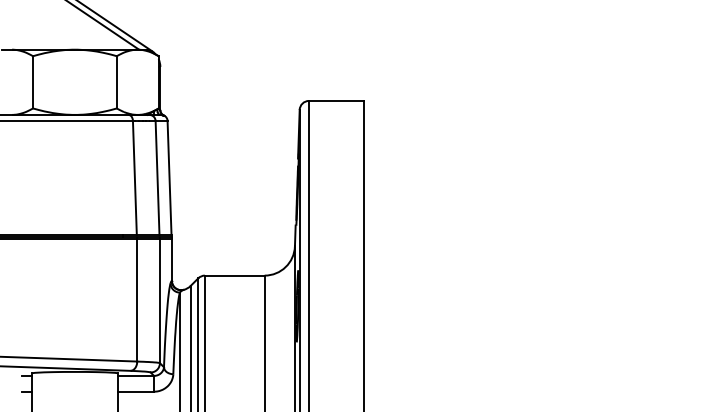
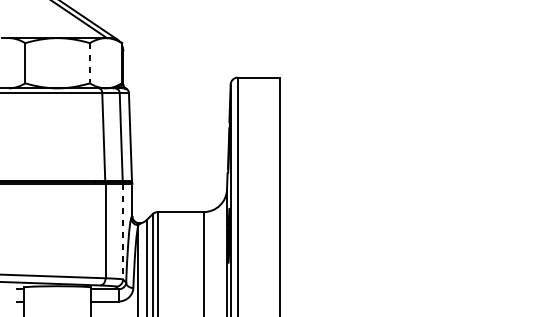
line: (116, 82) -> (89, 63), solid -> dashed
line: (159, 301) -> (122, 232), solid -> dashed

